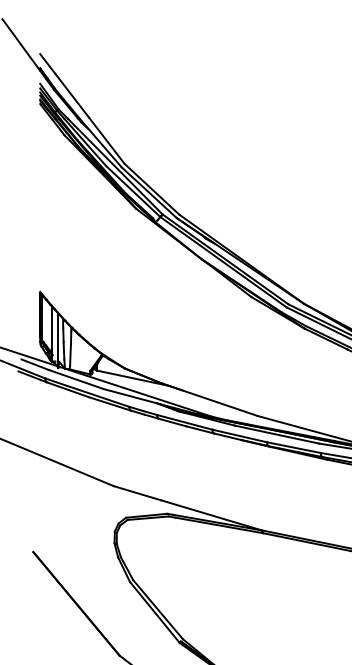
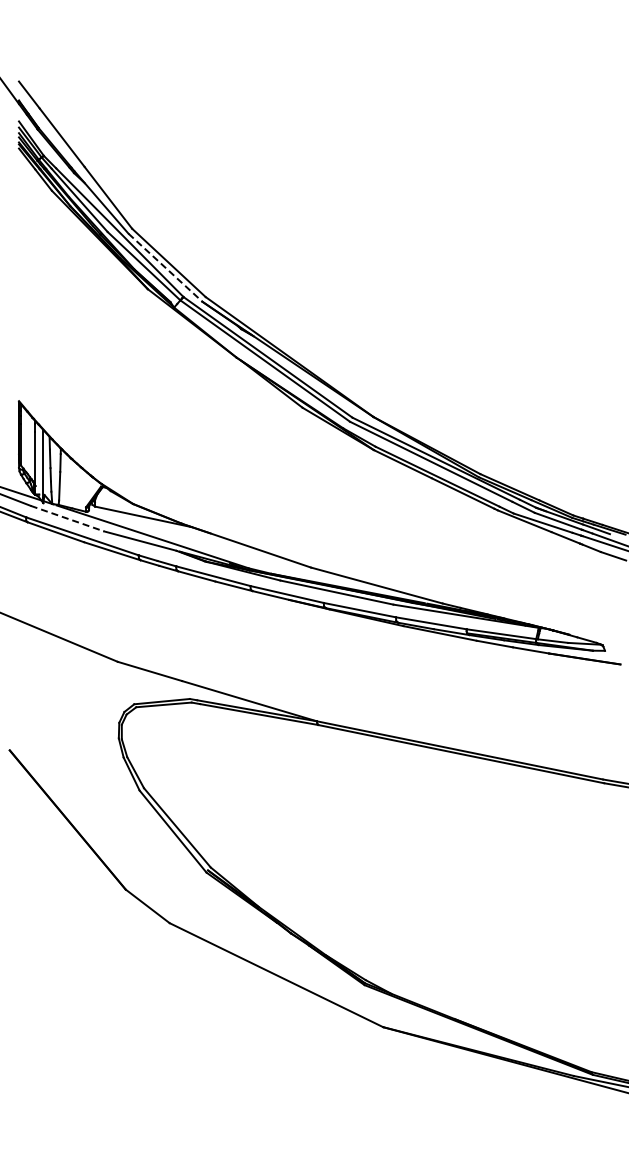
line: (149, 193) -> (165, 268), solid -> dashed
line: (76, 379) -> (67, 518), solid -> dashed

